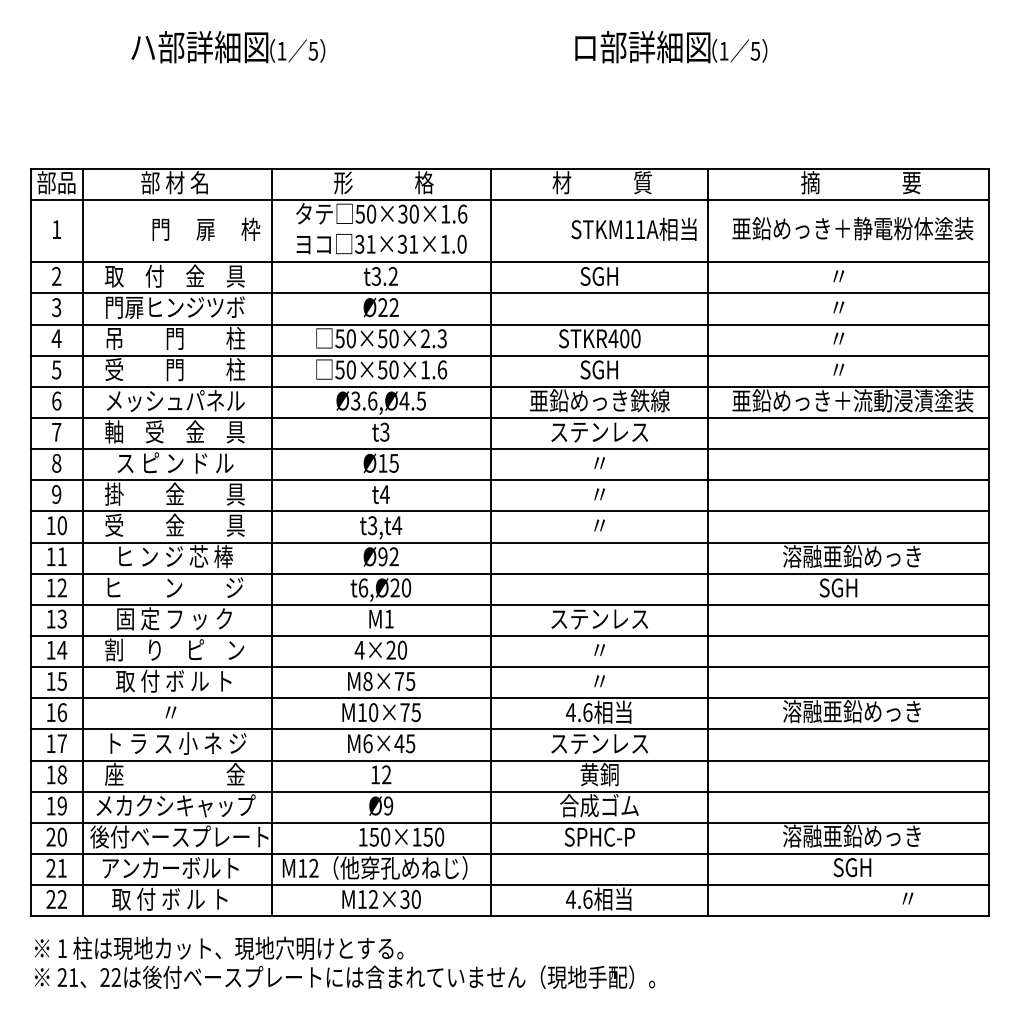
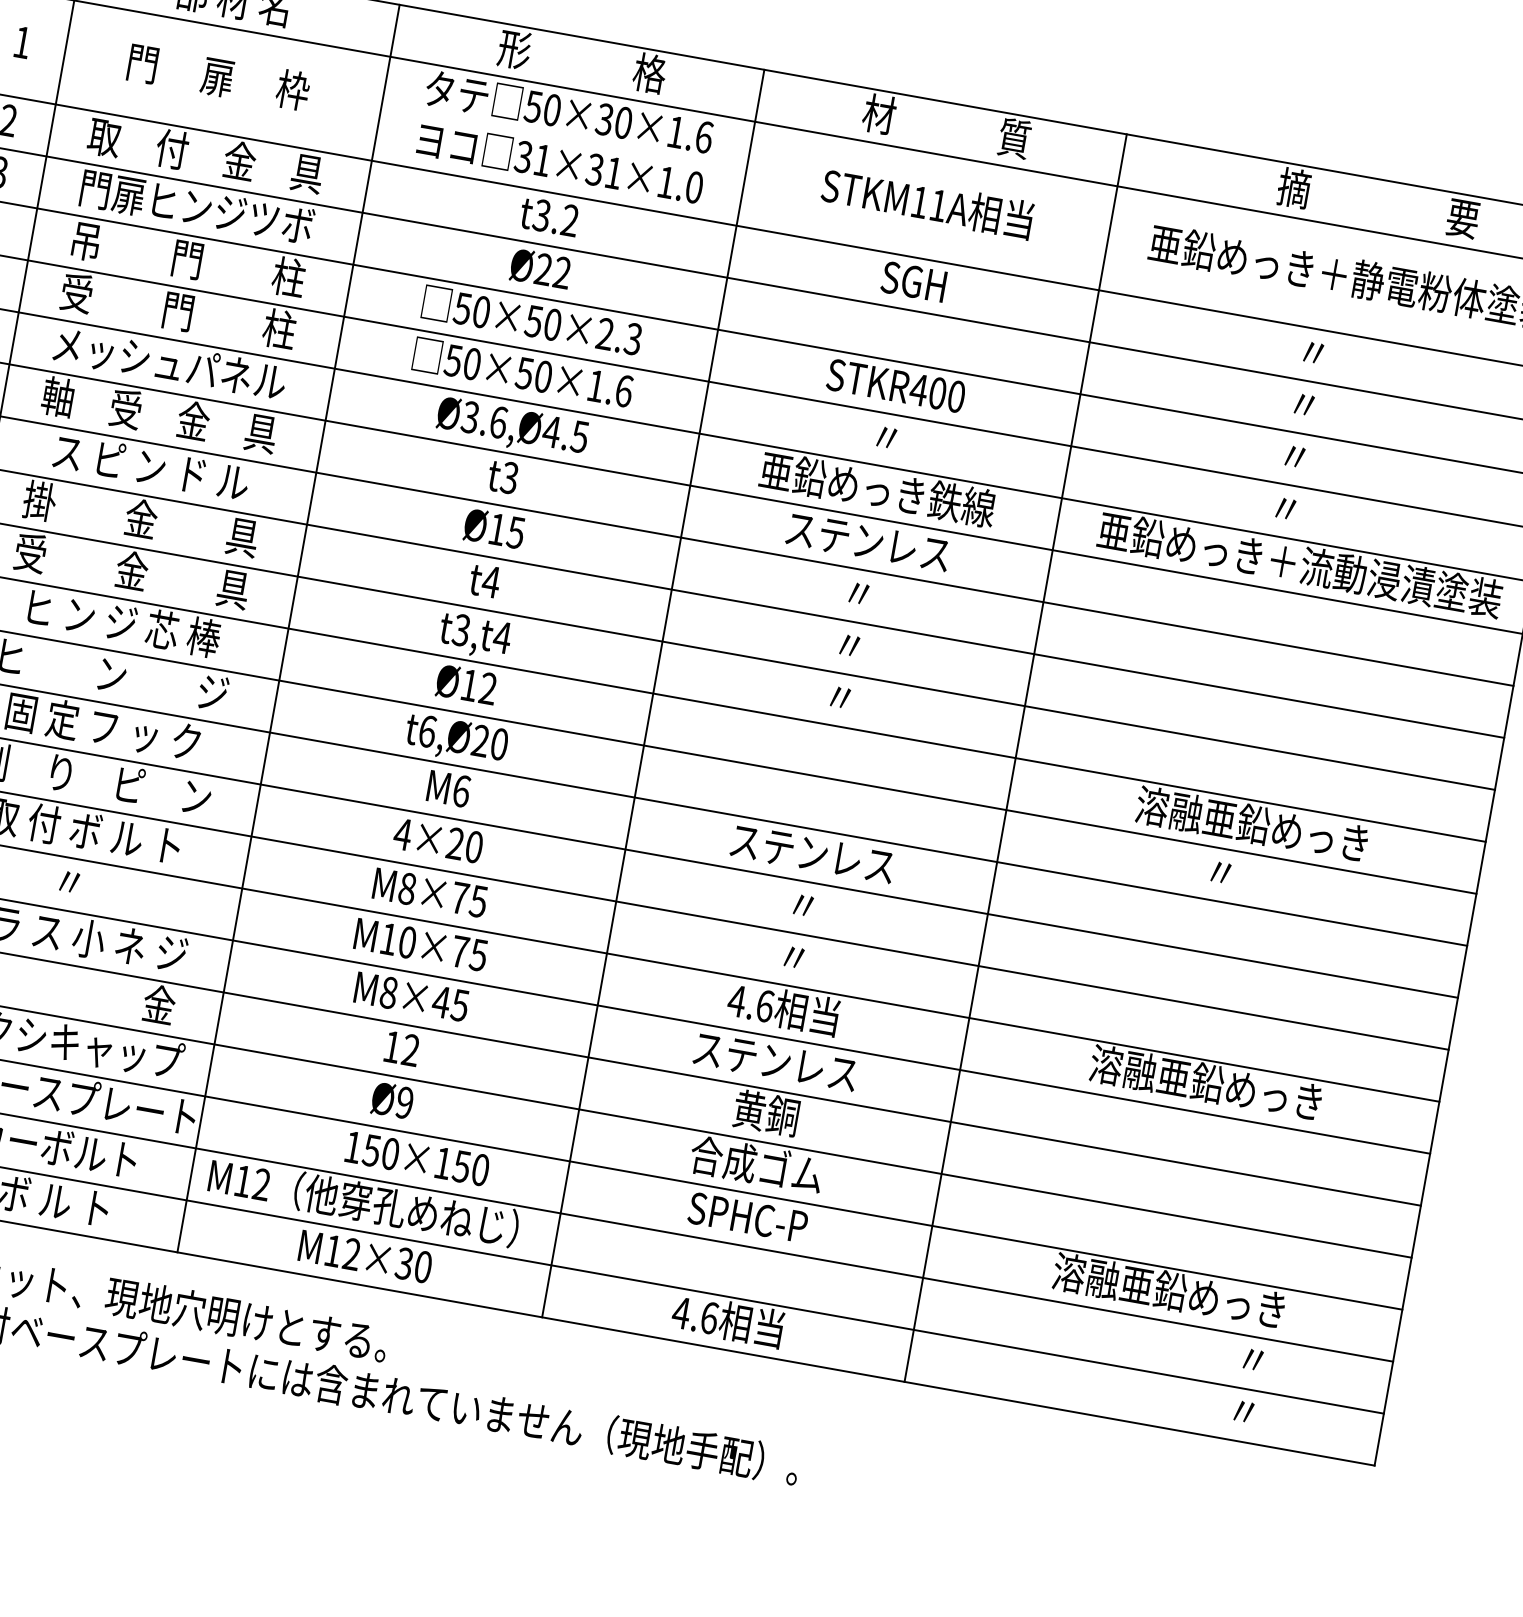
text: (206, 228) -> (219, 75), moved
text: (633, 228) -> (926, 201), moved
text: (598, 369) -> (884, 436), SGH -> 〃
text: (382, 556) -> (468, 684), Ø92 -> Ø12
text: (838, 587) -> (1220, 871), SGH -> 〃
text: (389, 618) -> (462, 790), M1 -> M6
text: (367, 743) -> (388, 992), M6×45 -> M8×45
text: (873, 867) -> (1195, 1349), SGH -> 〃

